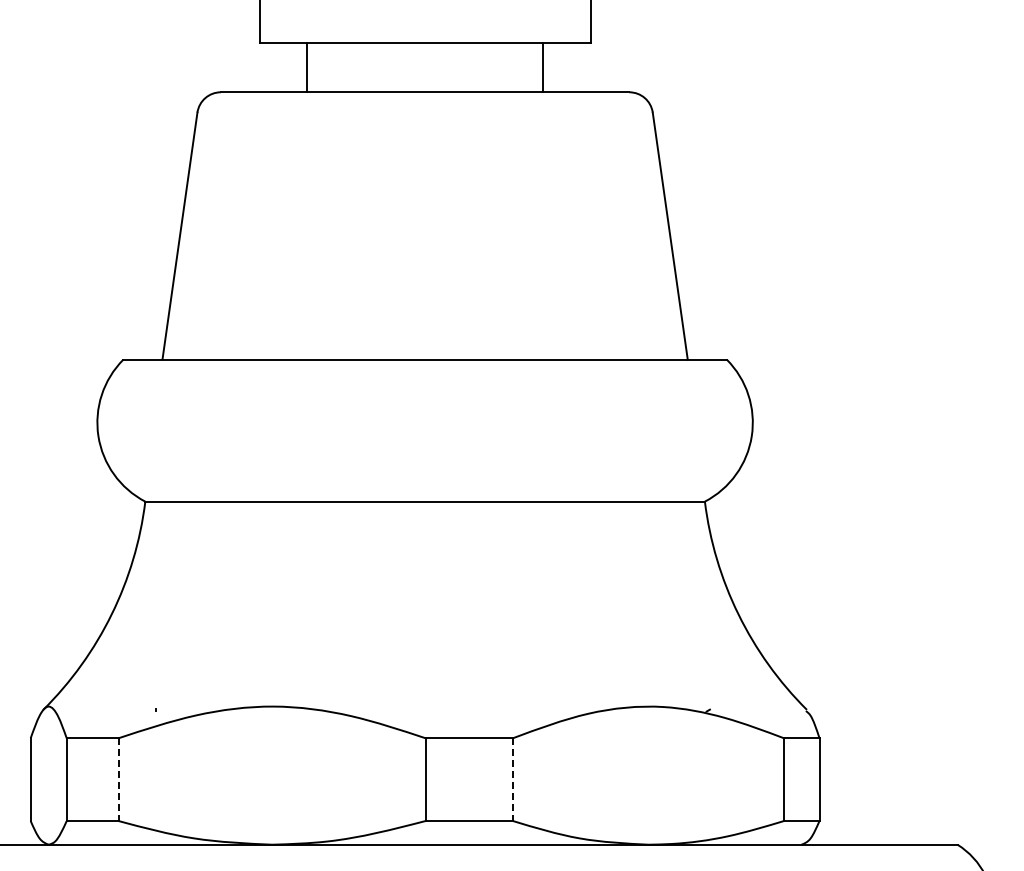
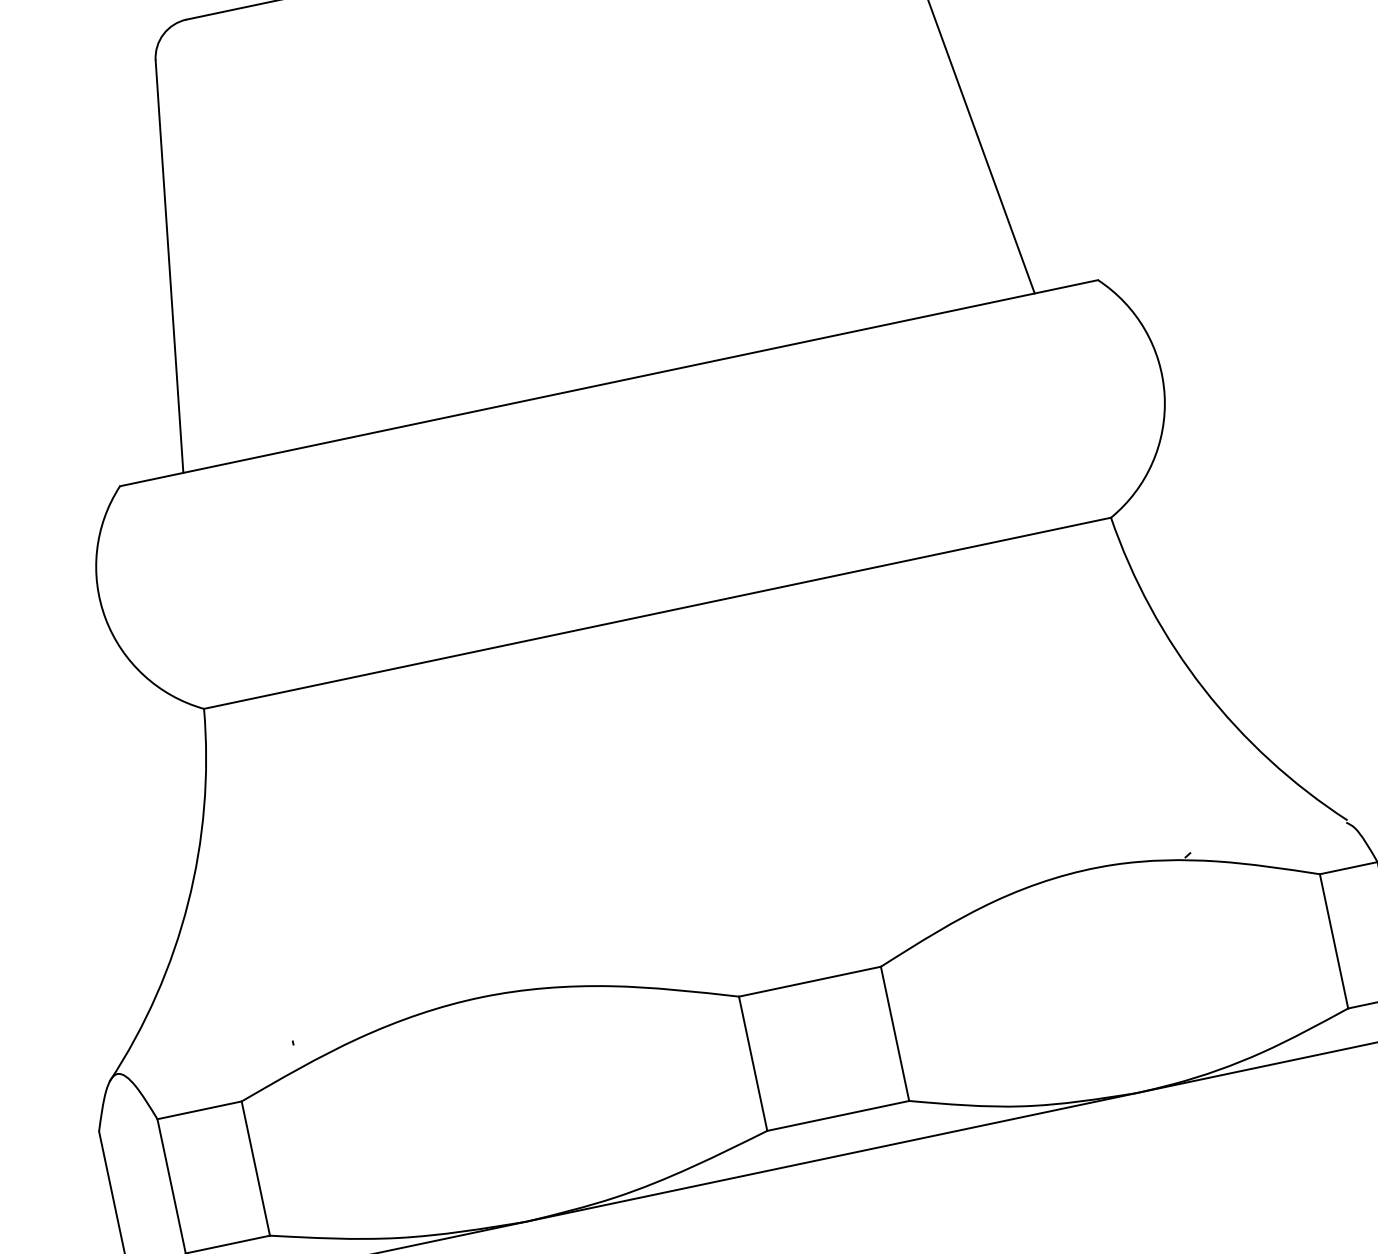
line: (118, 780) -> (255, 1170), dashed -> solid
line: (513, 780) -> (896, 1035), dashed -> solid

